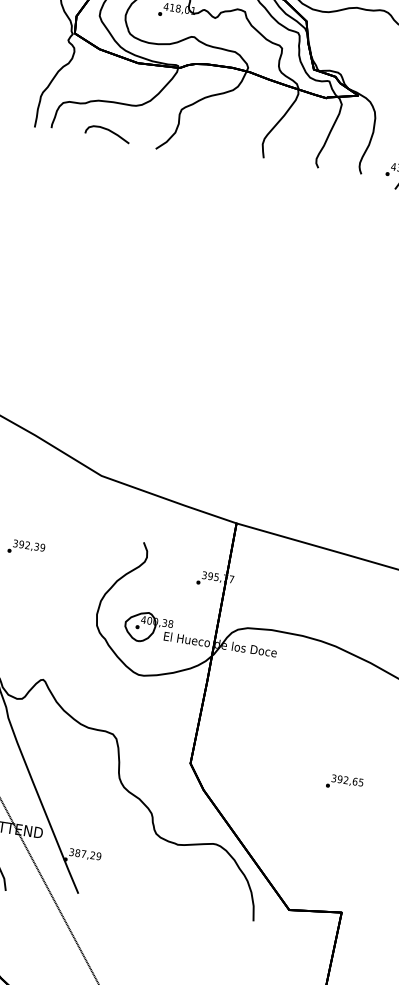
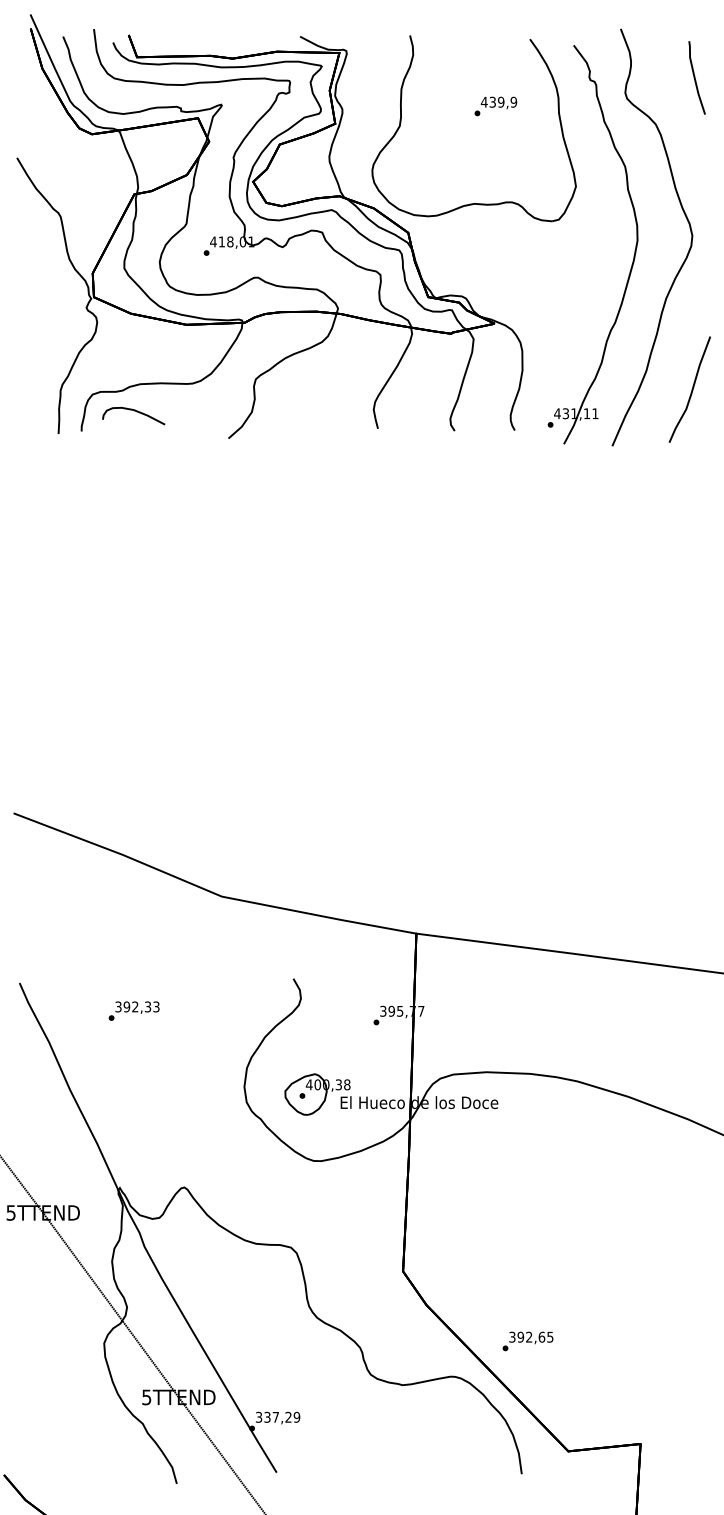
curve: (108, 130) -> (134, 411), moved
text: (42, 547) -> (156, 1006), 392,39 -> 392,33
text: (344, 783) -> (527, 1341), moved
text: (77, 853) -> (267, 1417), 387,29 -> 337,29

